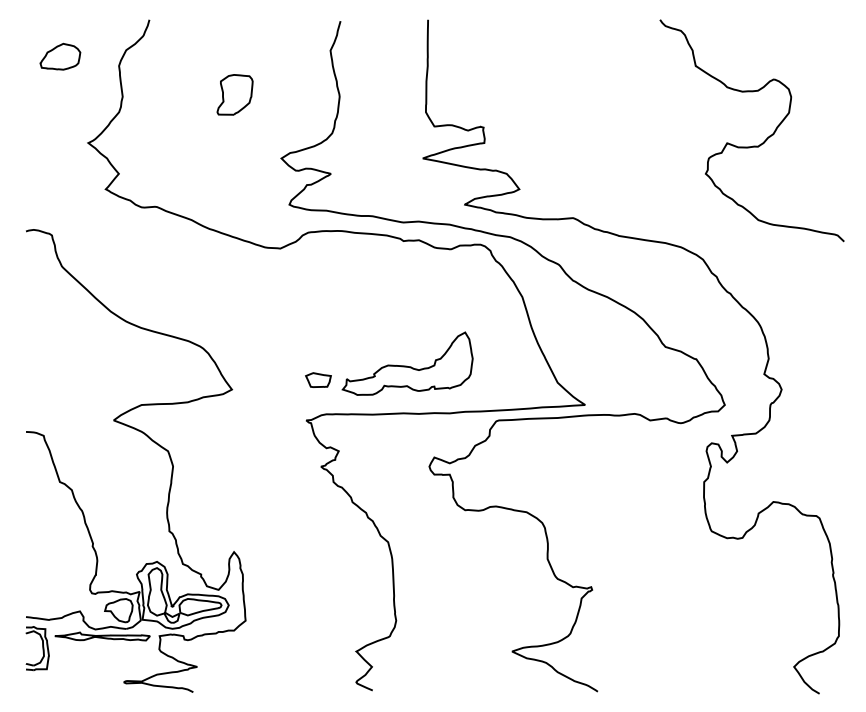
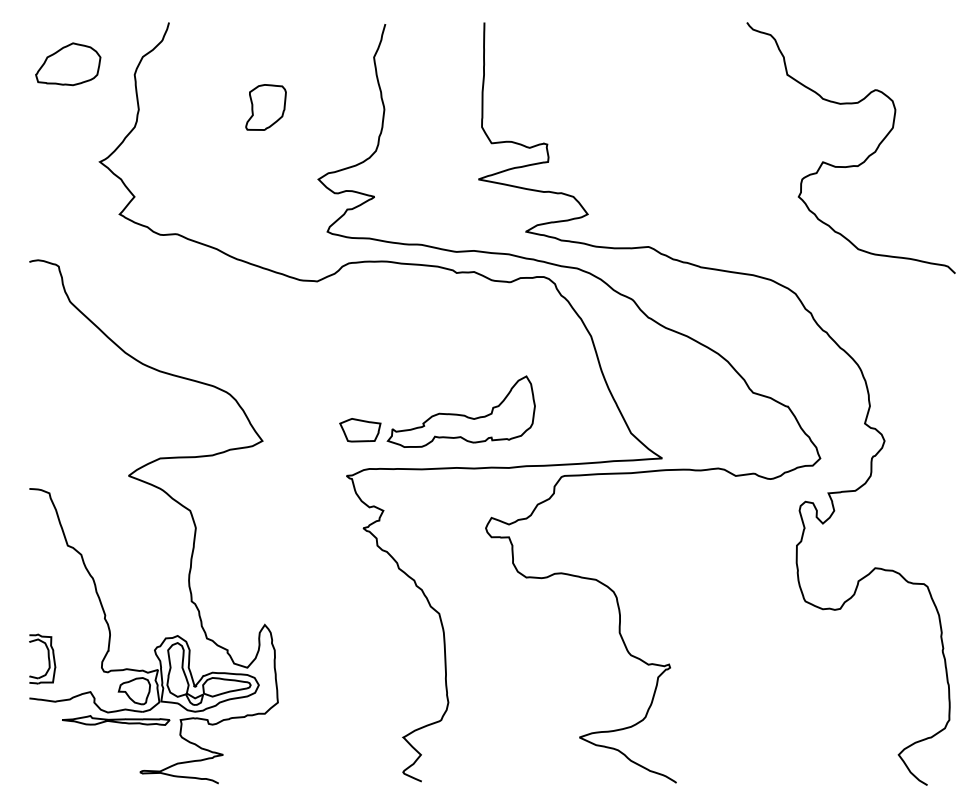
part: (60, 56) -> (68, 64), size x1.43
part: (318, 380) -> (360, 430), size x1.43
part: (37, 648) -> (42, 658), moved

